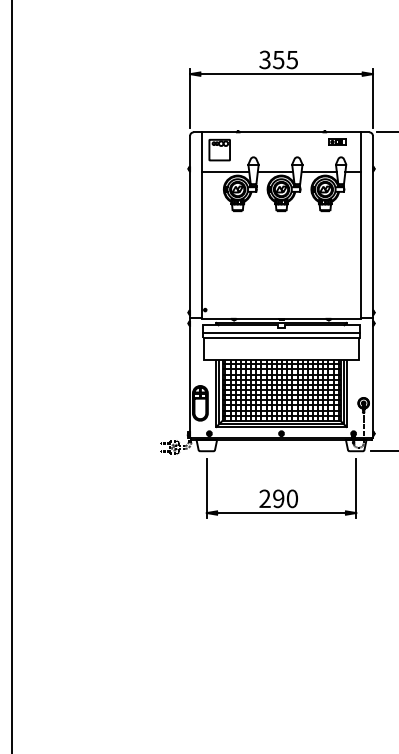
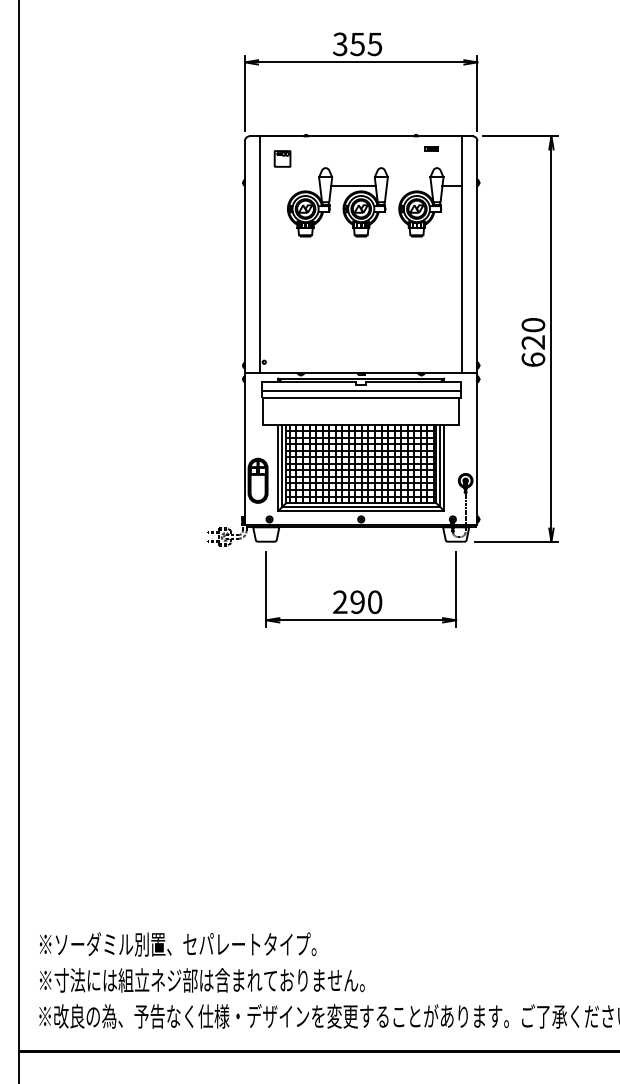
part: (336, 141) -> (431, 148), size x0.6
part: (219, 149) -> (282, 158), size x0.6
line: (225, 171) -> (290, 186), removed
line: (318, 171) -> (408, 186), removed

